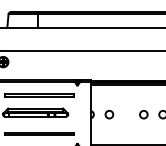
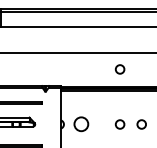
circle: (143, 65) -> (119, 69), added
circle: (109, 114) -> (81, 124), size x1.6

